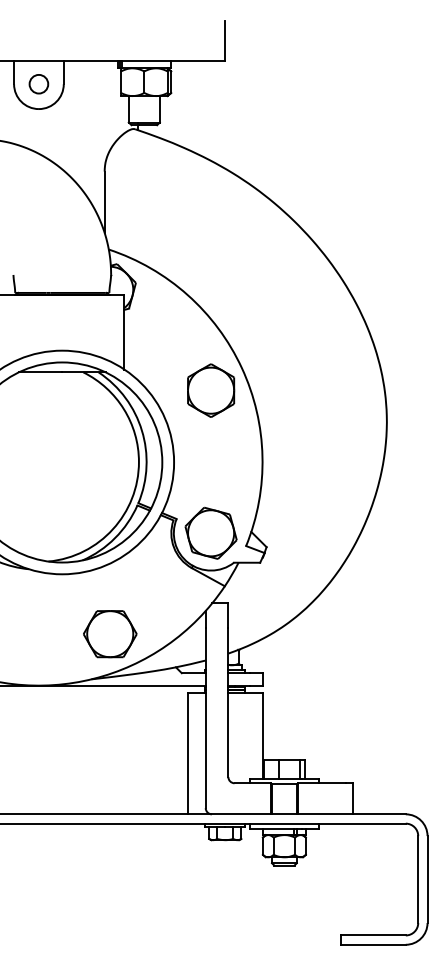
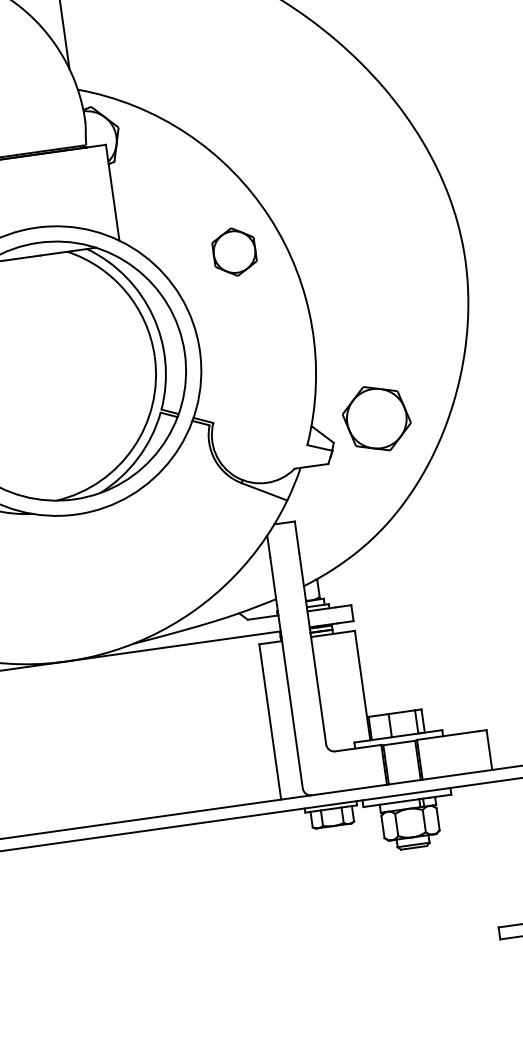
part: (211, 390) -> (234, 251), size x0.7
part: (210, 532) -> (375, 417), moved
part: (110, 634) -> (149, 582), removed

